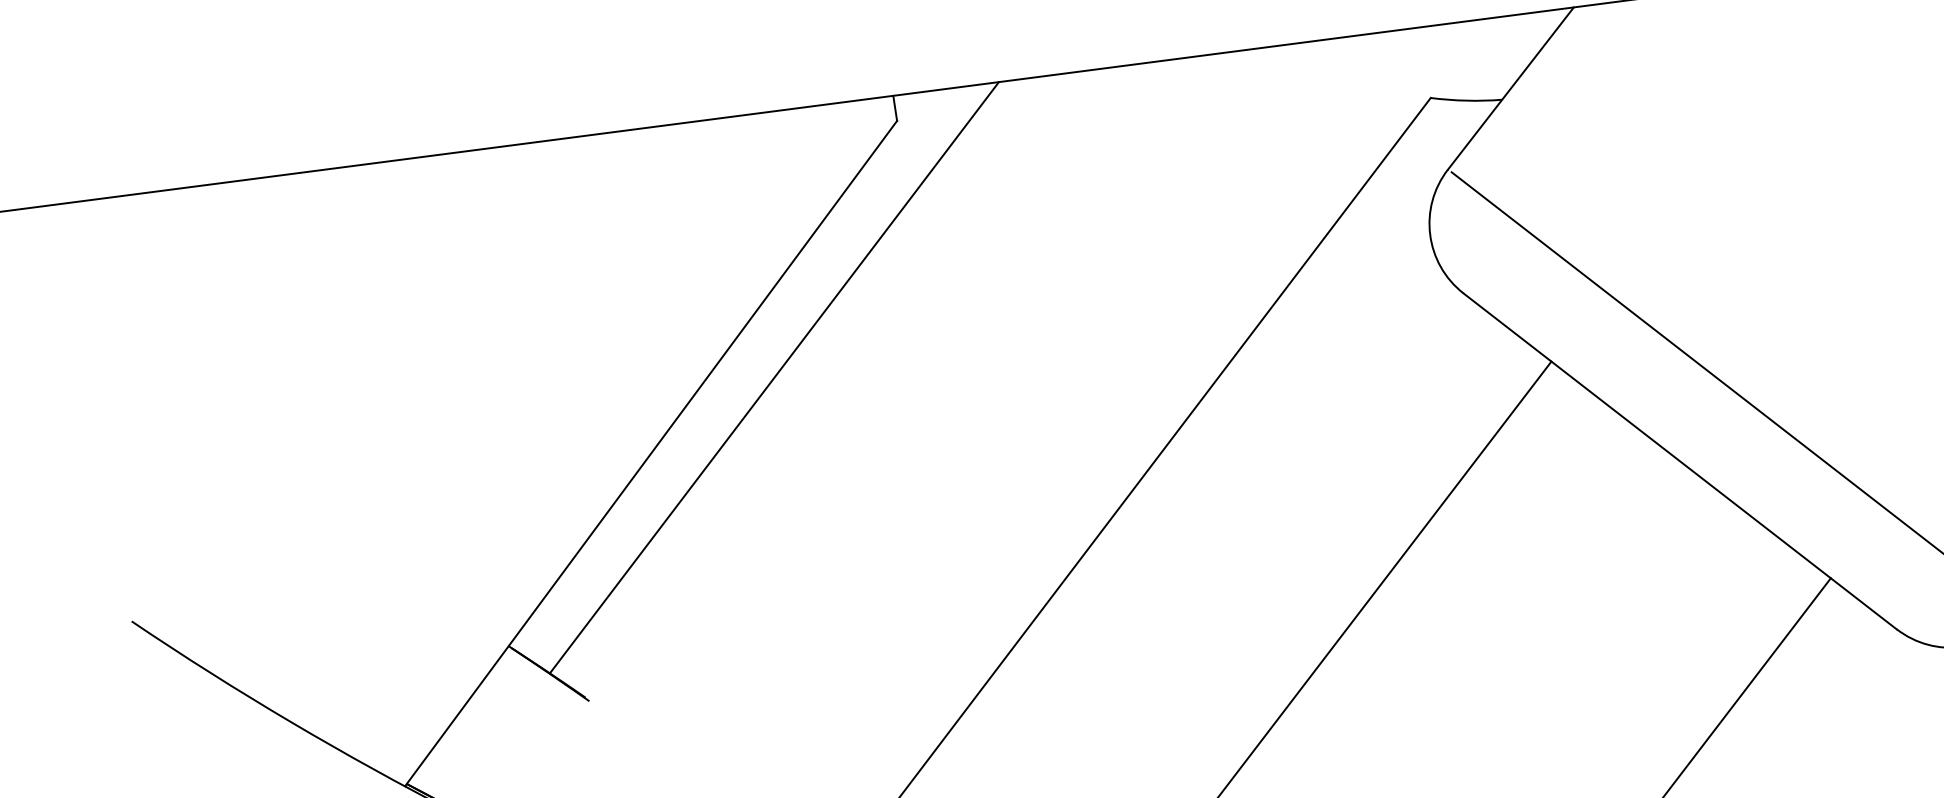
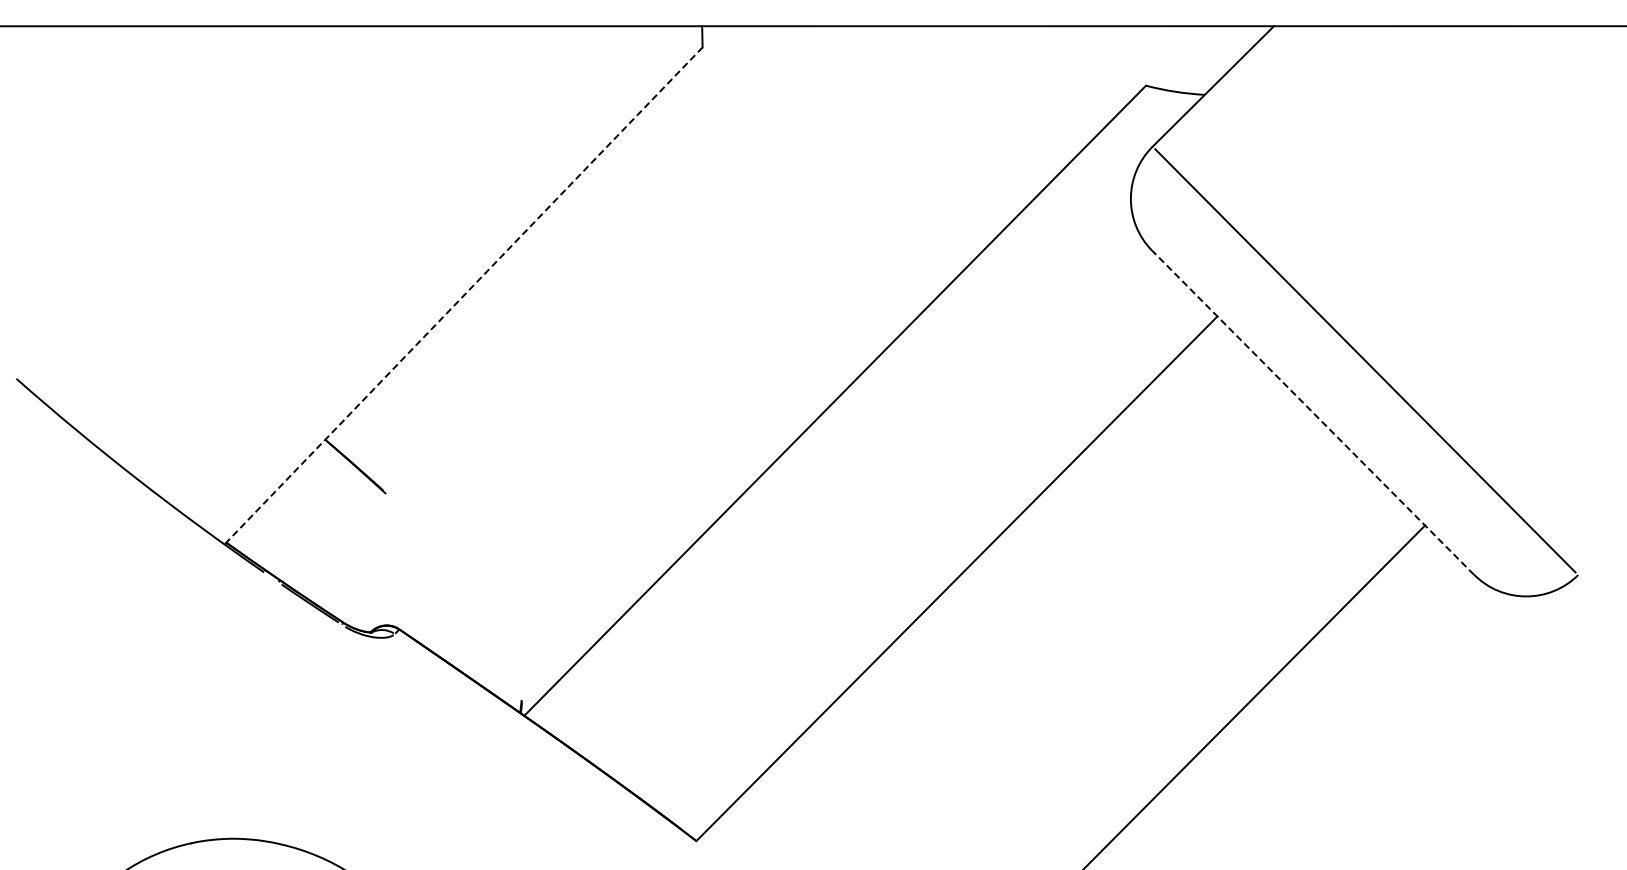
line: (774, 377) -> (573, 246), removed
line: (652, 453) -> (464, 295), solid -> dashed
line: (1679, 461) -> (1312, 412), solid -> dashed

